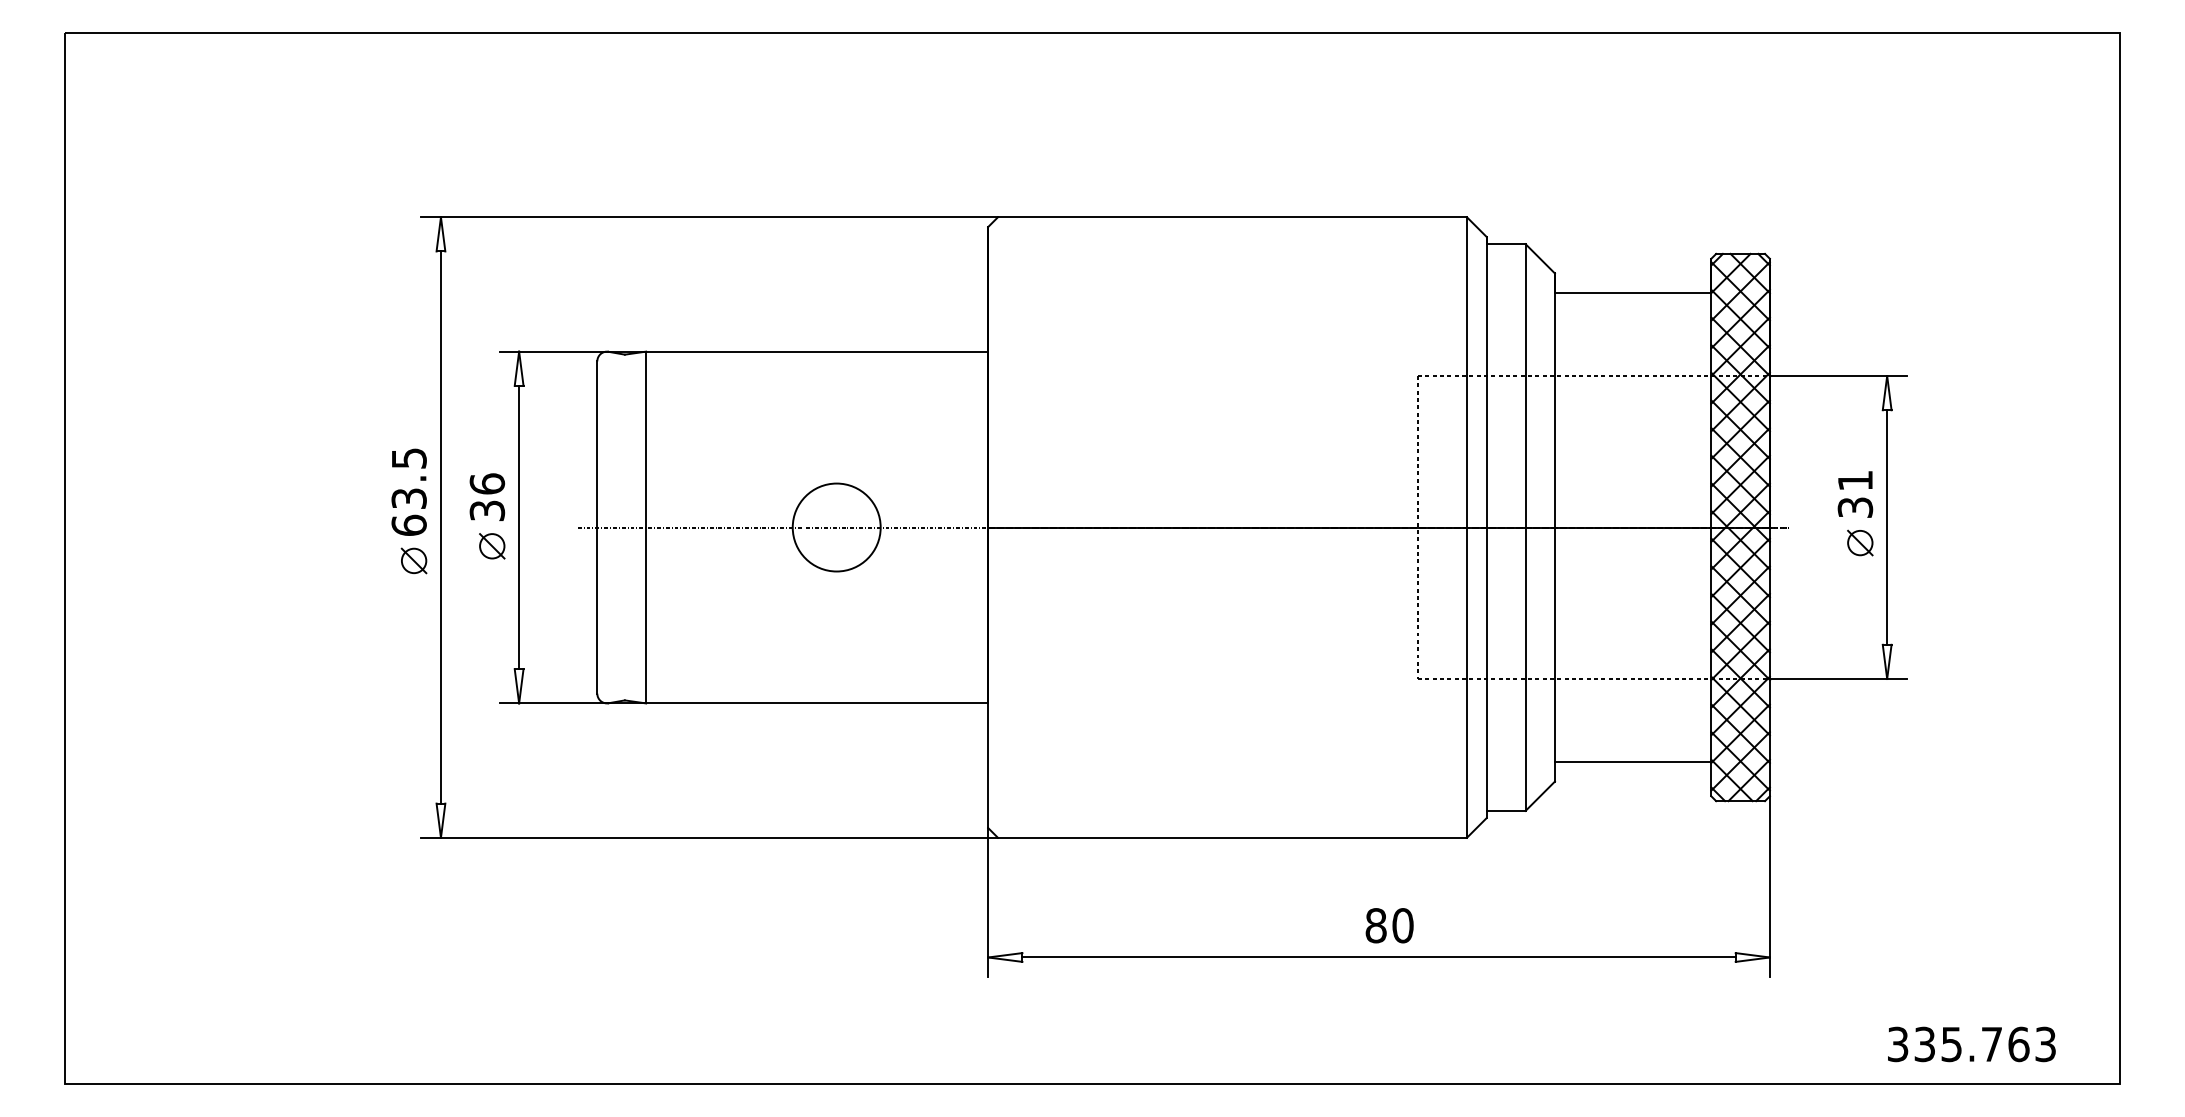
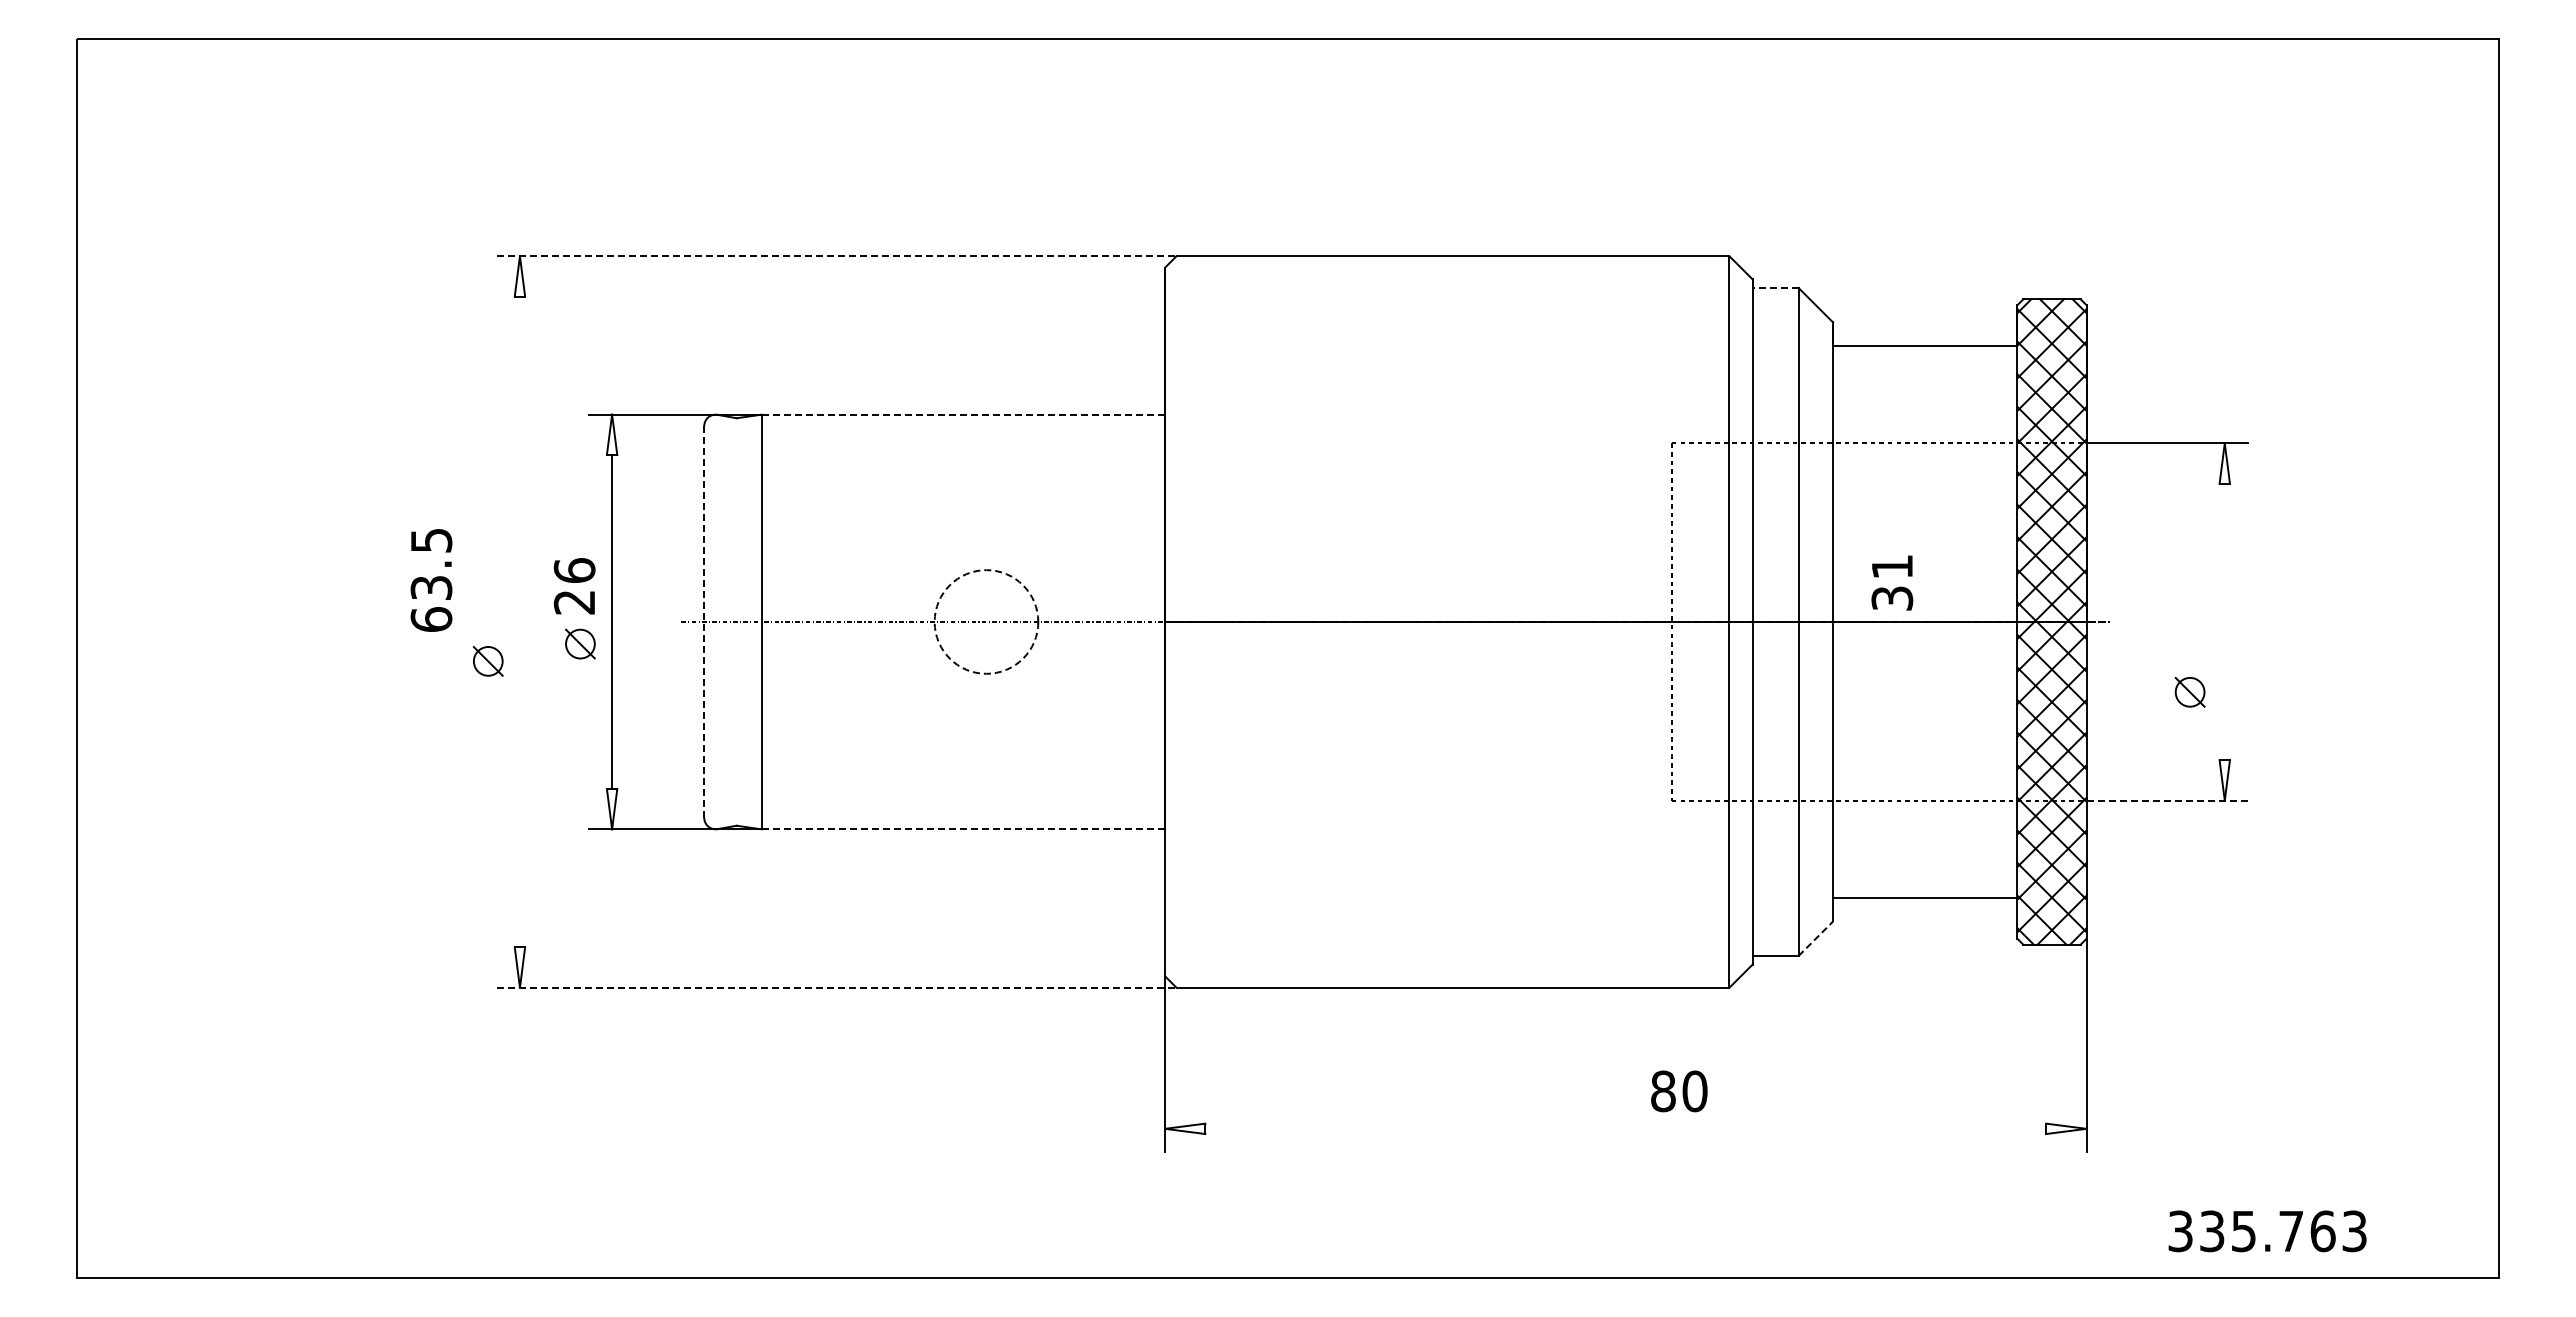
line: (709, 217) -> (836, 256), solid -> dashed
line: (1506, 243) -> (1775, 287), solid -> dashed
line: (817, 351) -> (963, 414), solid -> dashed
text: (409, 492) -> (431, 580), moved
text: (1855, 494) -> (1892, 582), moved
text: (487, 510) -> (574, 602), 36 -> 26
line: (440, 527) -> (519, 621), removed
line: (597, 527) -> (704, 622), solid -> dashed
circle: (836, 527) -> (986, 621), solid -> dashed
line: (1886, 527) -> (2224, 621), removed
part: (1859, 542) -> (2189, 691), moved
line: (1838, 678) -> (2167, 800), solid -> dashed
line: (817, 703) -> (963, 829), solid -> dashed
line: (1540, 796) -> (1816, 938), solid -> dashed
line: (709, 837) -> (836, 987), solid -> dashed
text: (1389, 925) -> (1679, 1091), moved
line: (1378, 957) -> (1625, 1128), removed
text: (1971, 1044) -> (2267, 1231), moved

